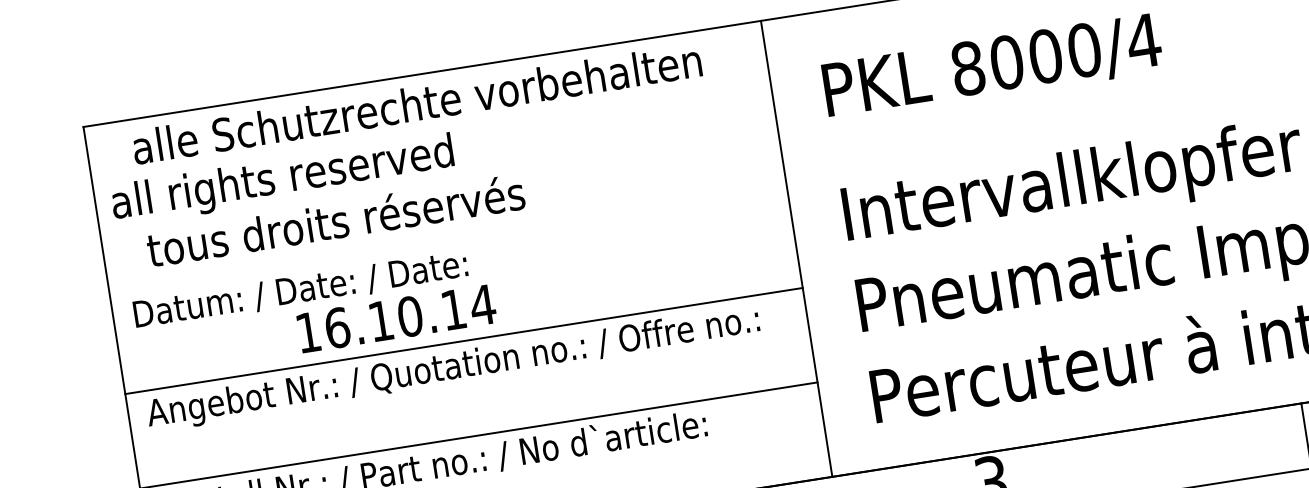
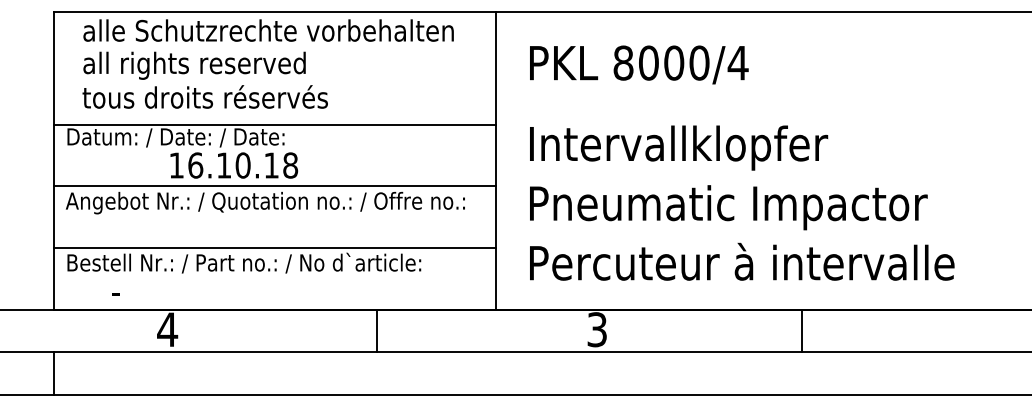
text: (282, 179) -> (194, 65), moved
line: (448, 246) -> (274, 124), added
text: (482, 305) -> (290, 165), 16.10.14 -> 16.10.18

